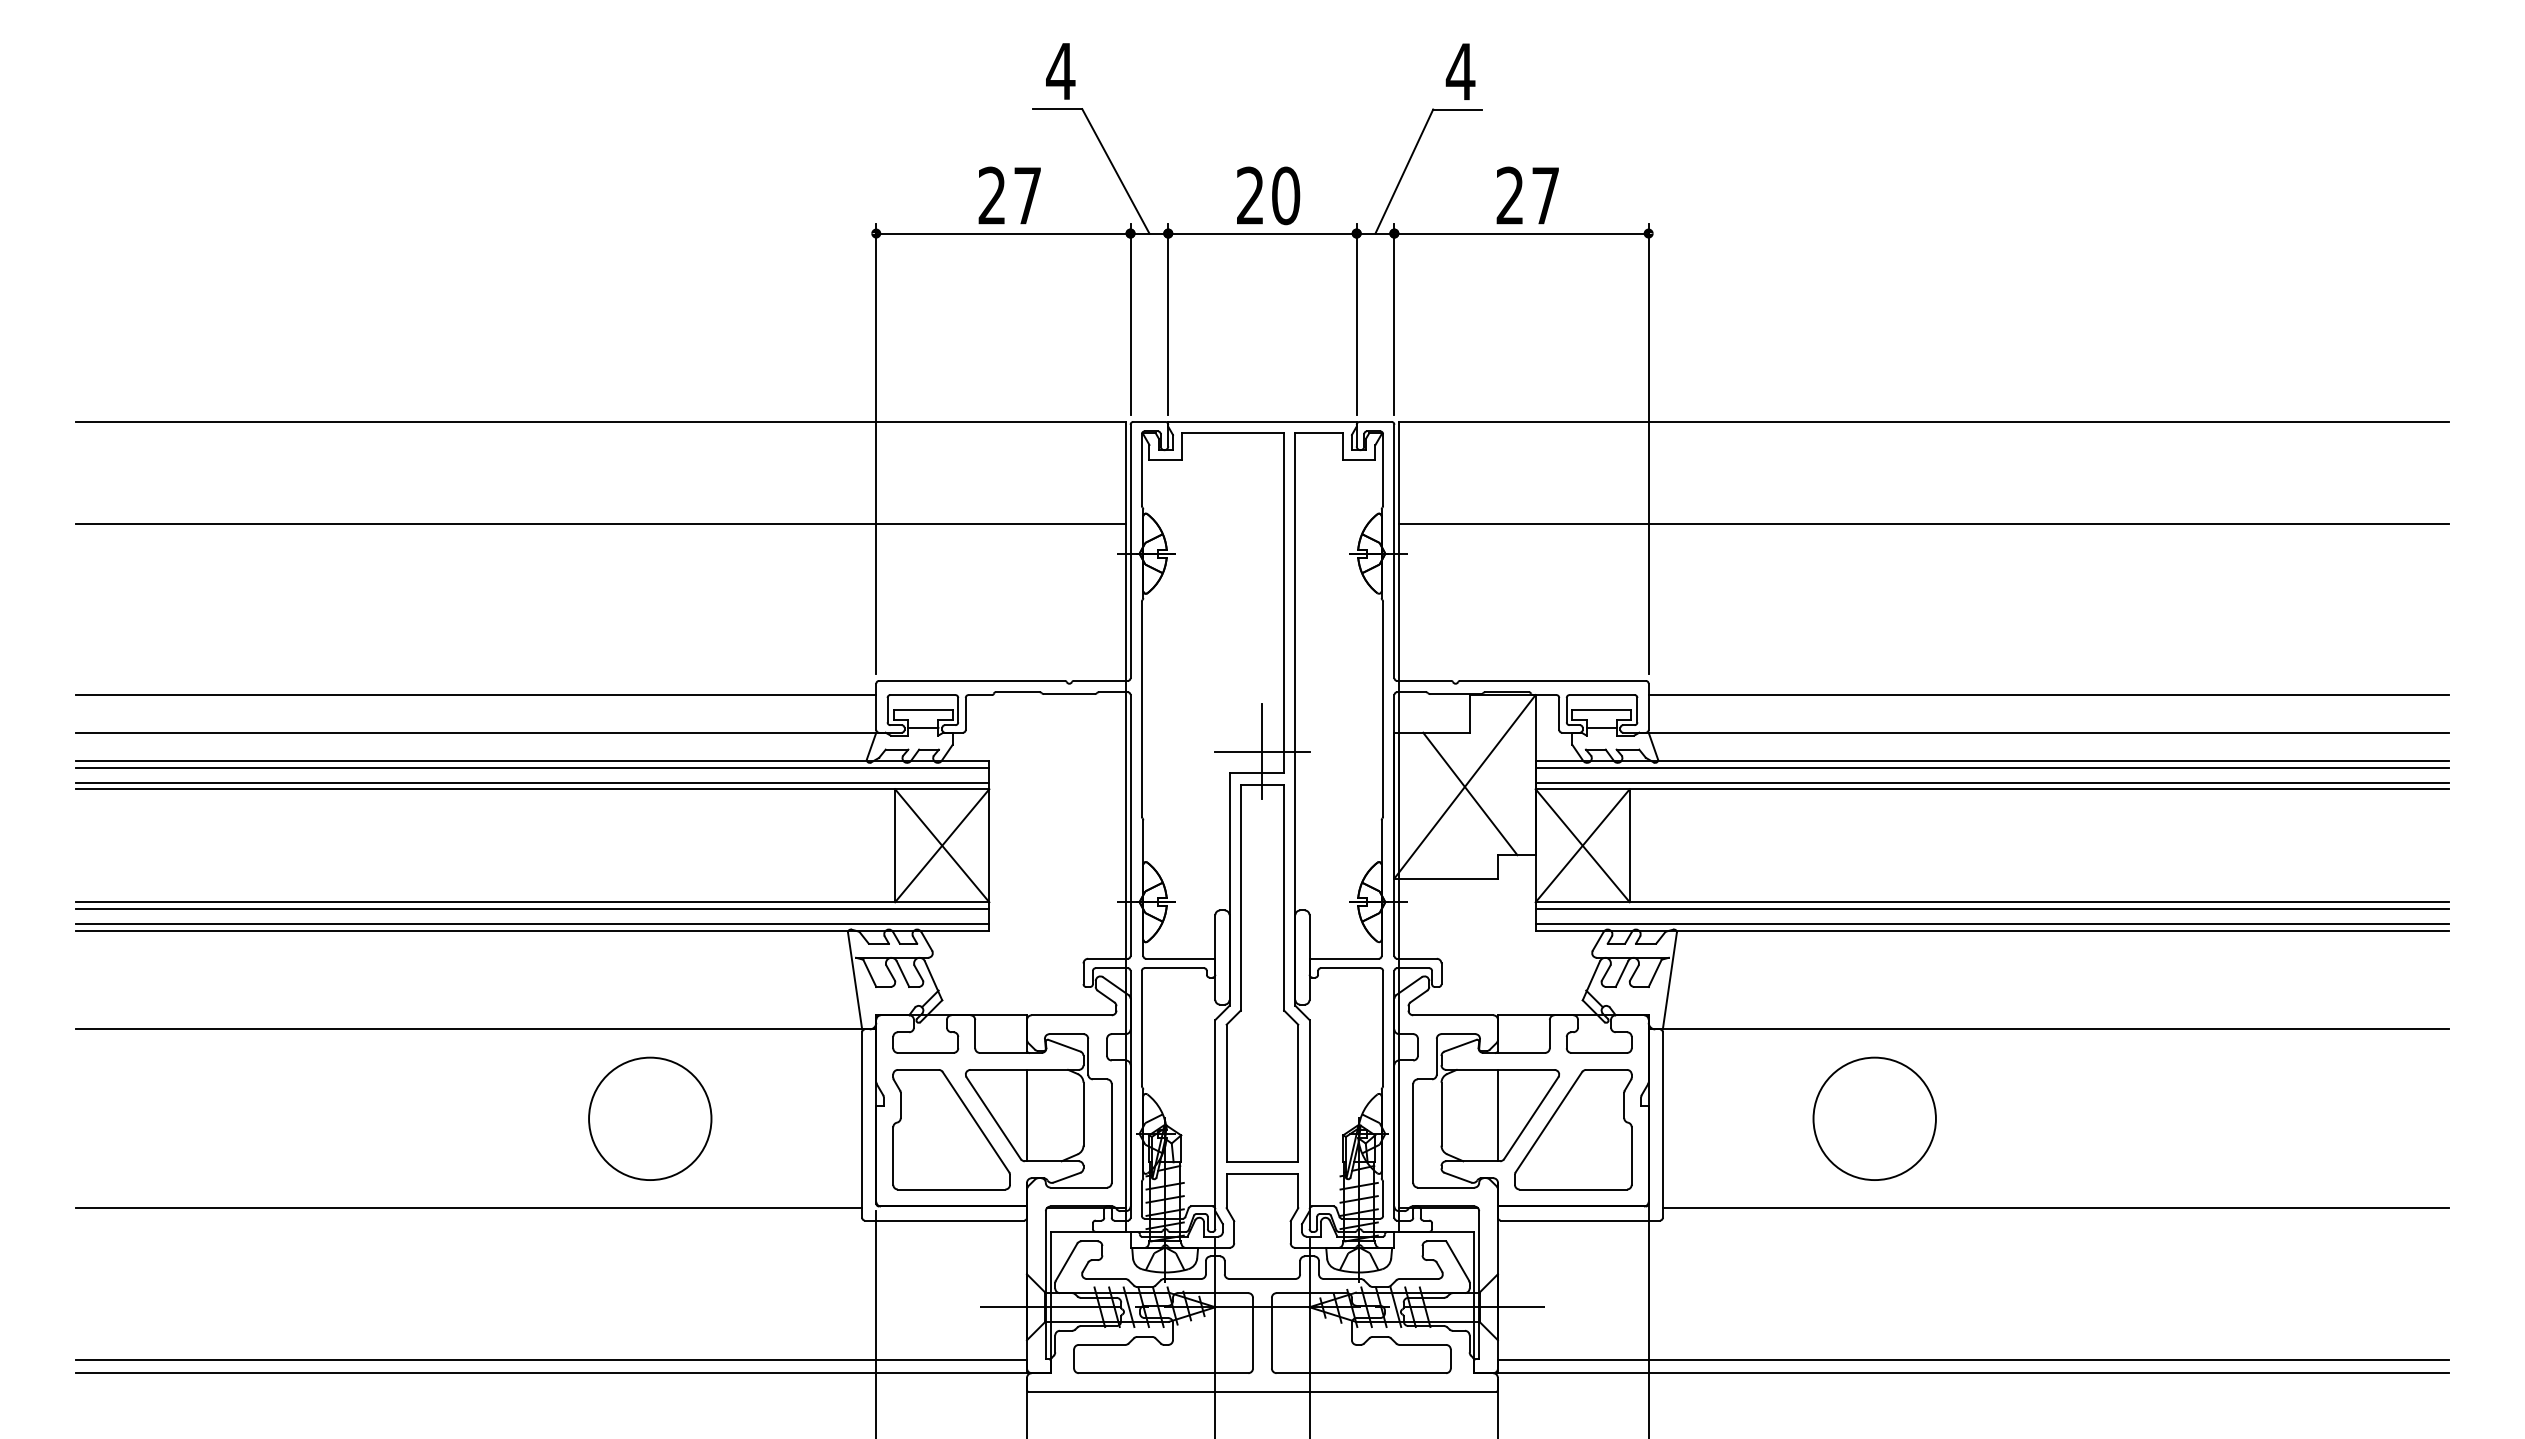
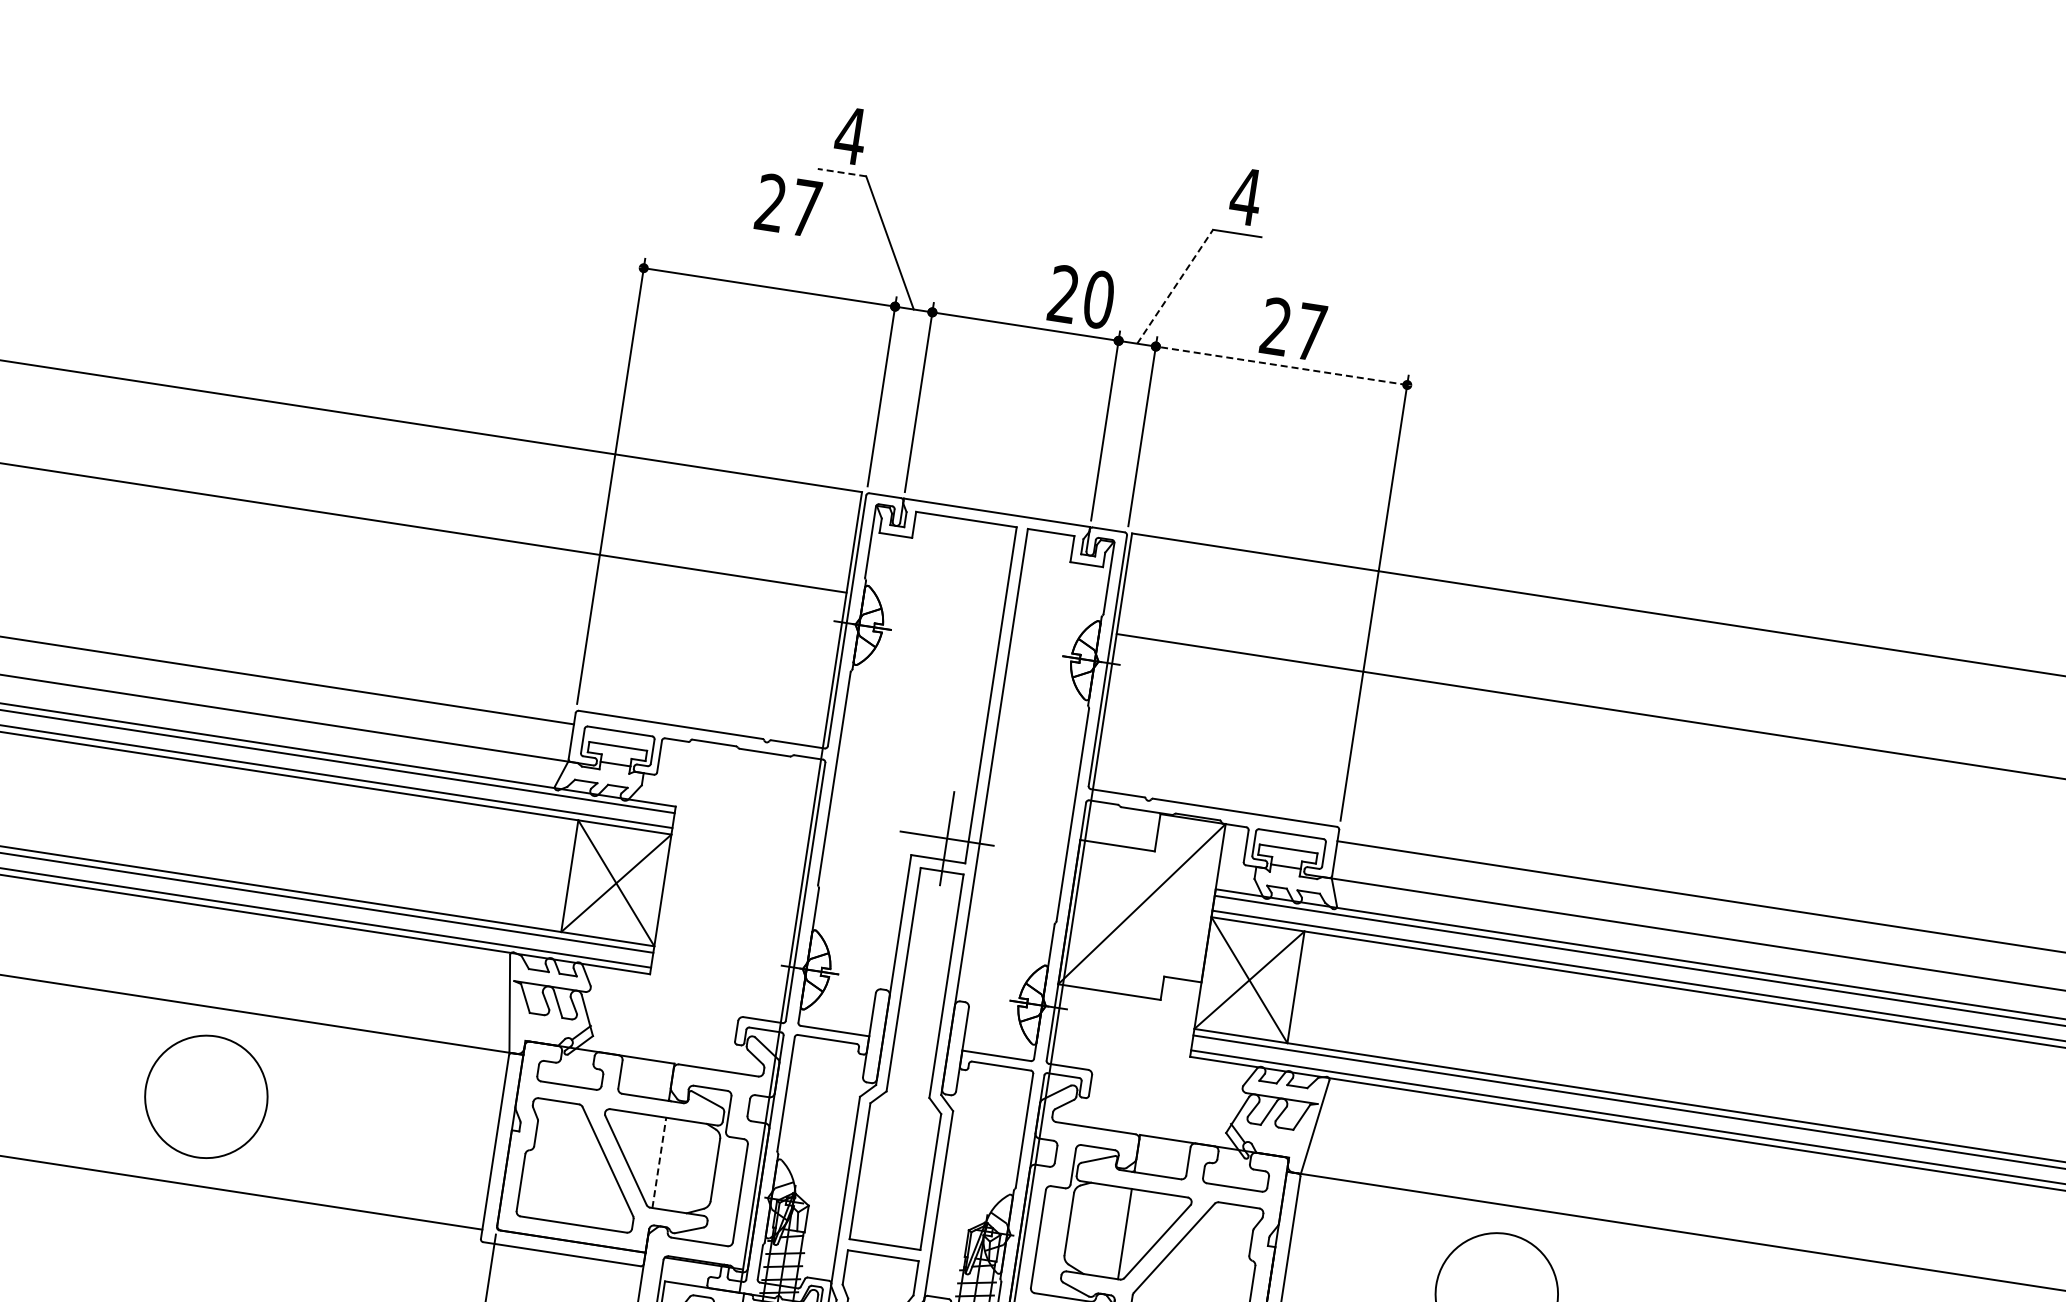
line: (1057, 109) -> (841, 172), solid -> dashed
line: (1404, 171) -> (1175, 286), solid -> dashed
text: (1009, 195) -> (788, 205), moved
text: (1268, 195) -> (1081, 296), moved
line: (1520, 233) -> (1280, 365), solid -> dashed
line: (1470, 793) -> (1146, 911), removed
line: (1027, 1115) -> (659, 1162), solid -> dashed
circle: (650, 1118) -> (206, 1096), moved

